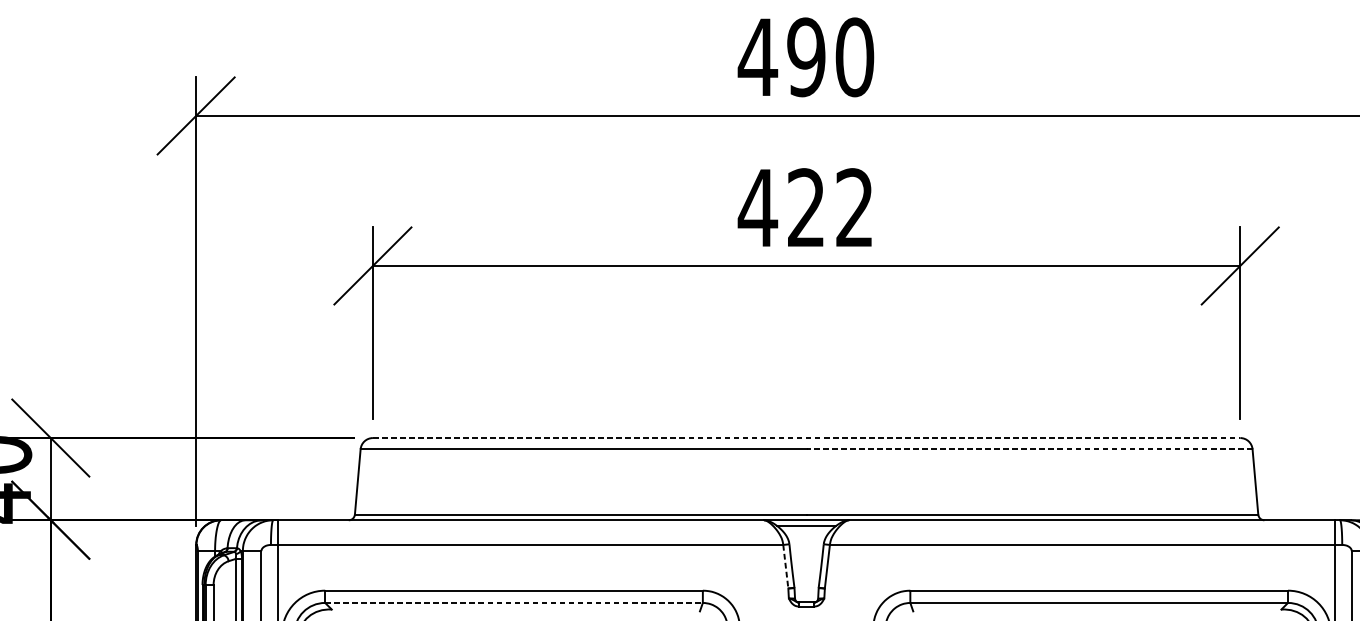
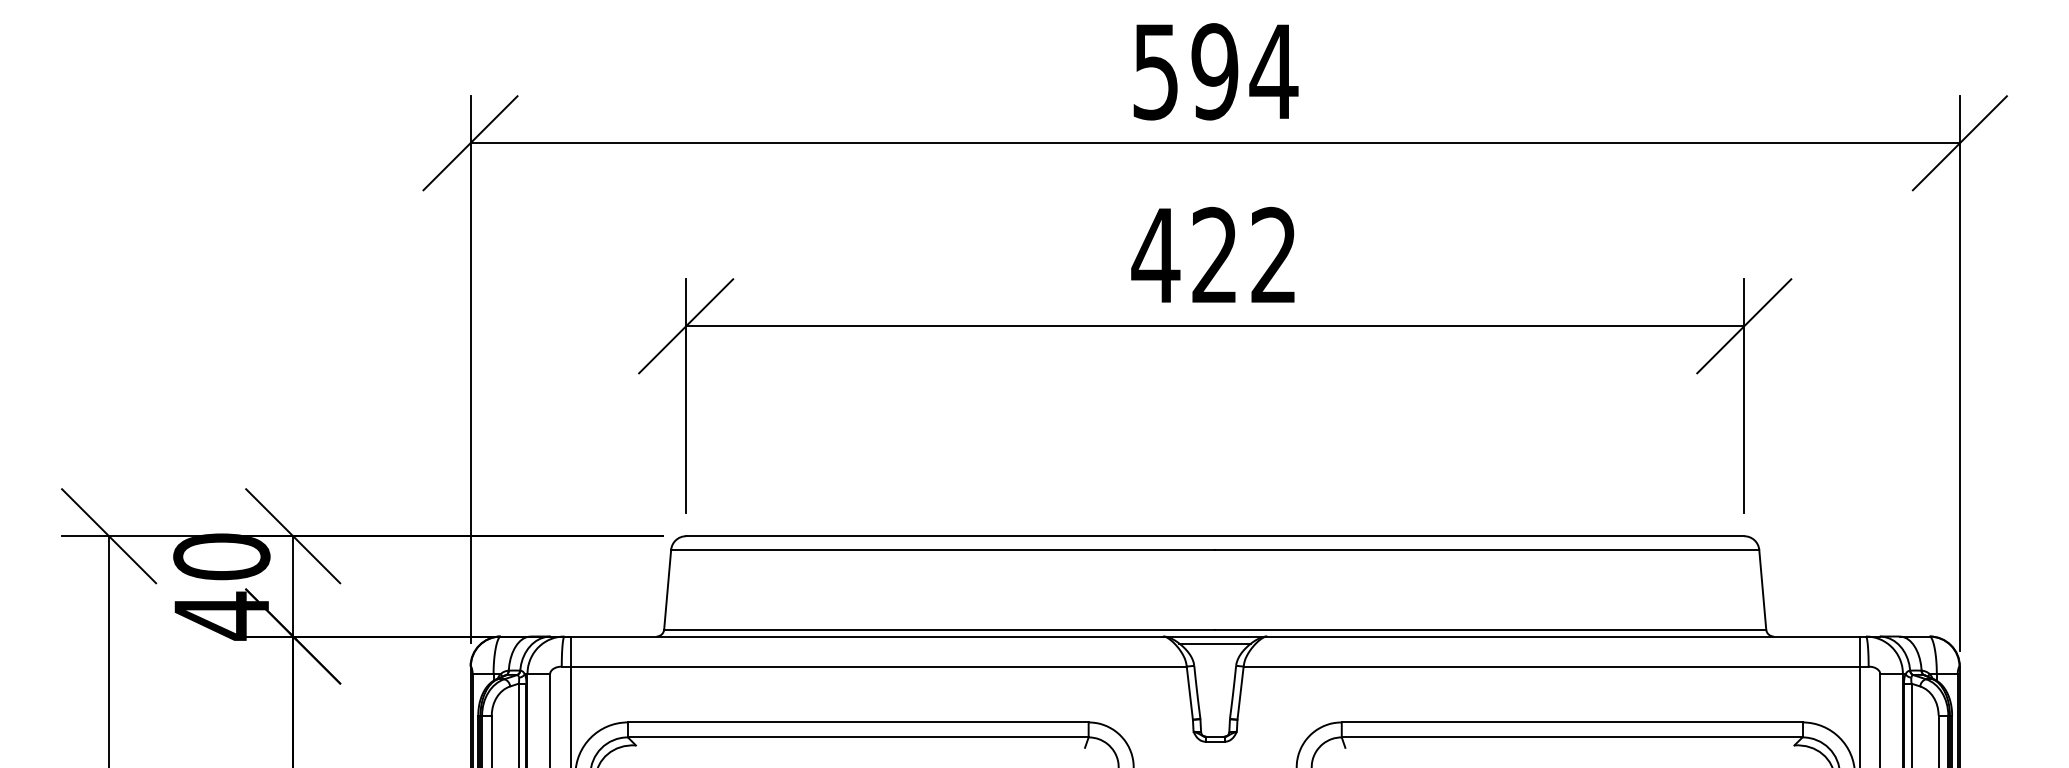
text: (806, 57) -> (1214, 71), 490 -> 594
line: (806, 438) -> (1215, 536), dashed -> solid
line: (1028, 448) -> (1486, 549), dashed -> solid
line: (785, 566) -> (1189, 693), dashed -> solid
line: (514, 603) -> (858, 737), dashed -> solid

